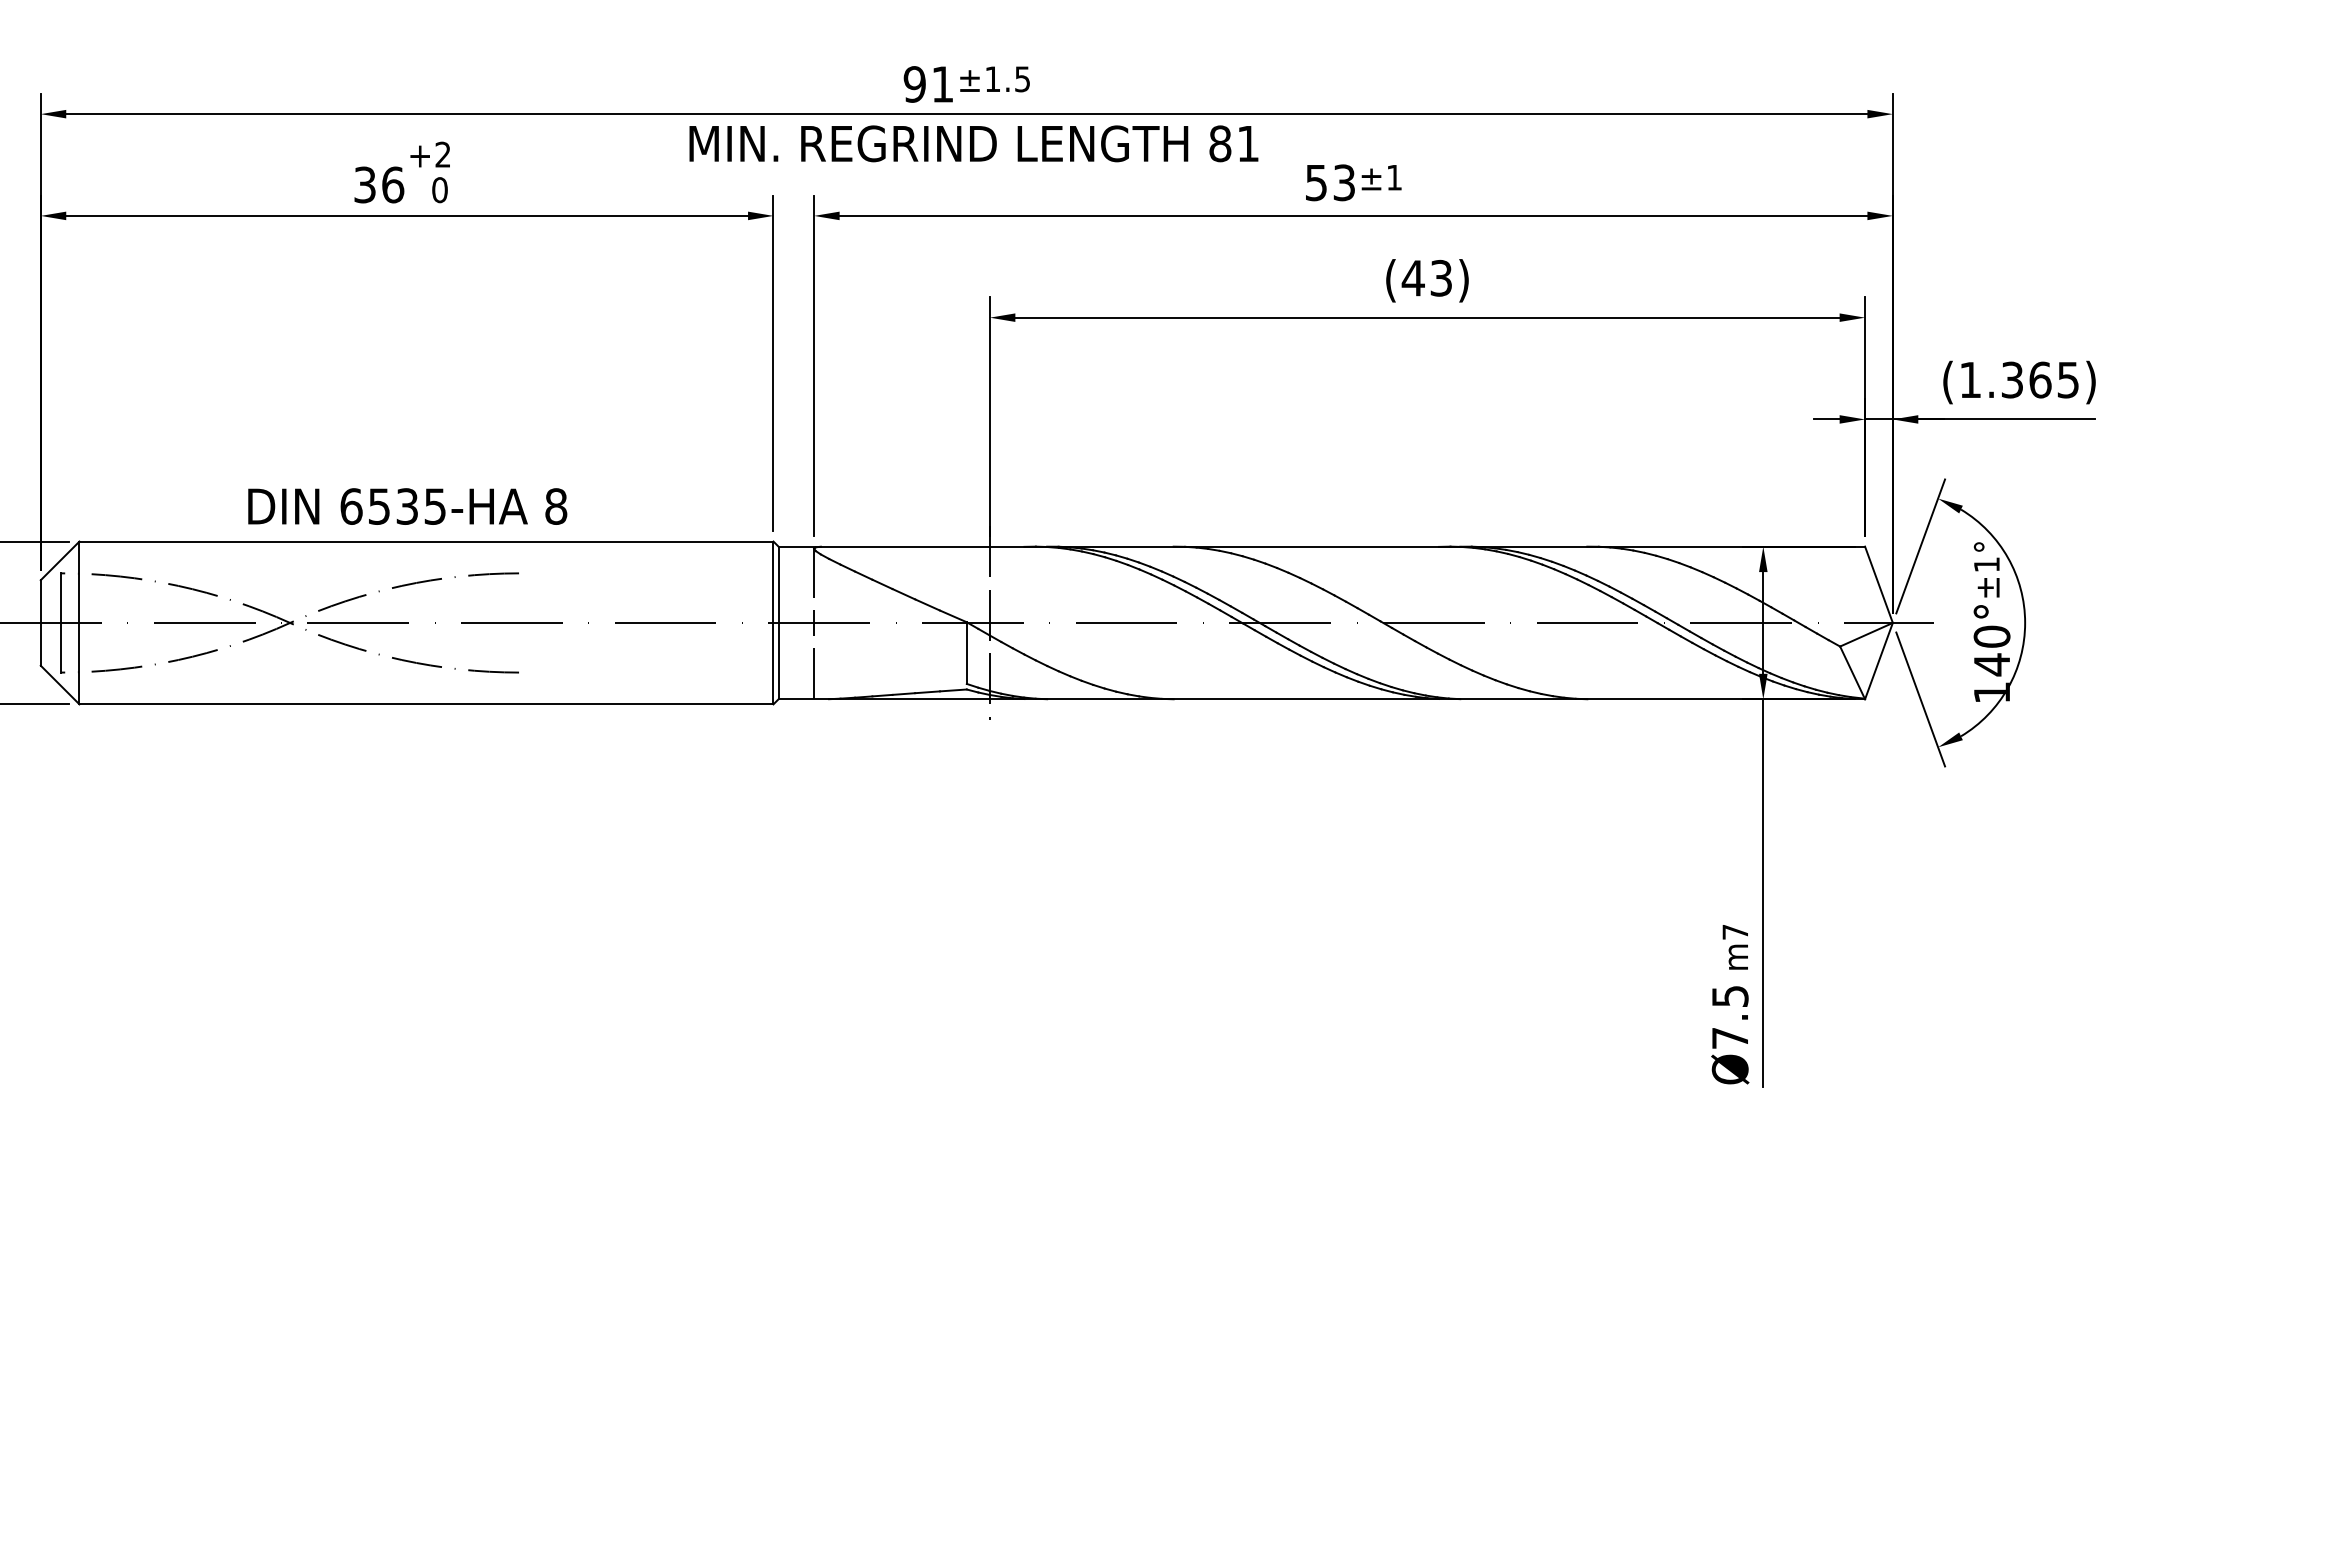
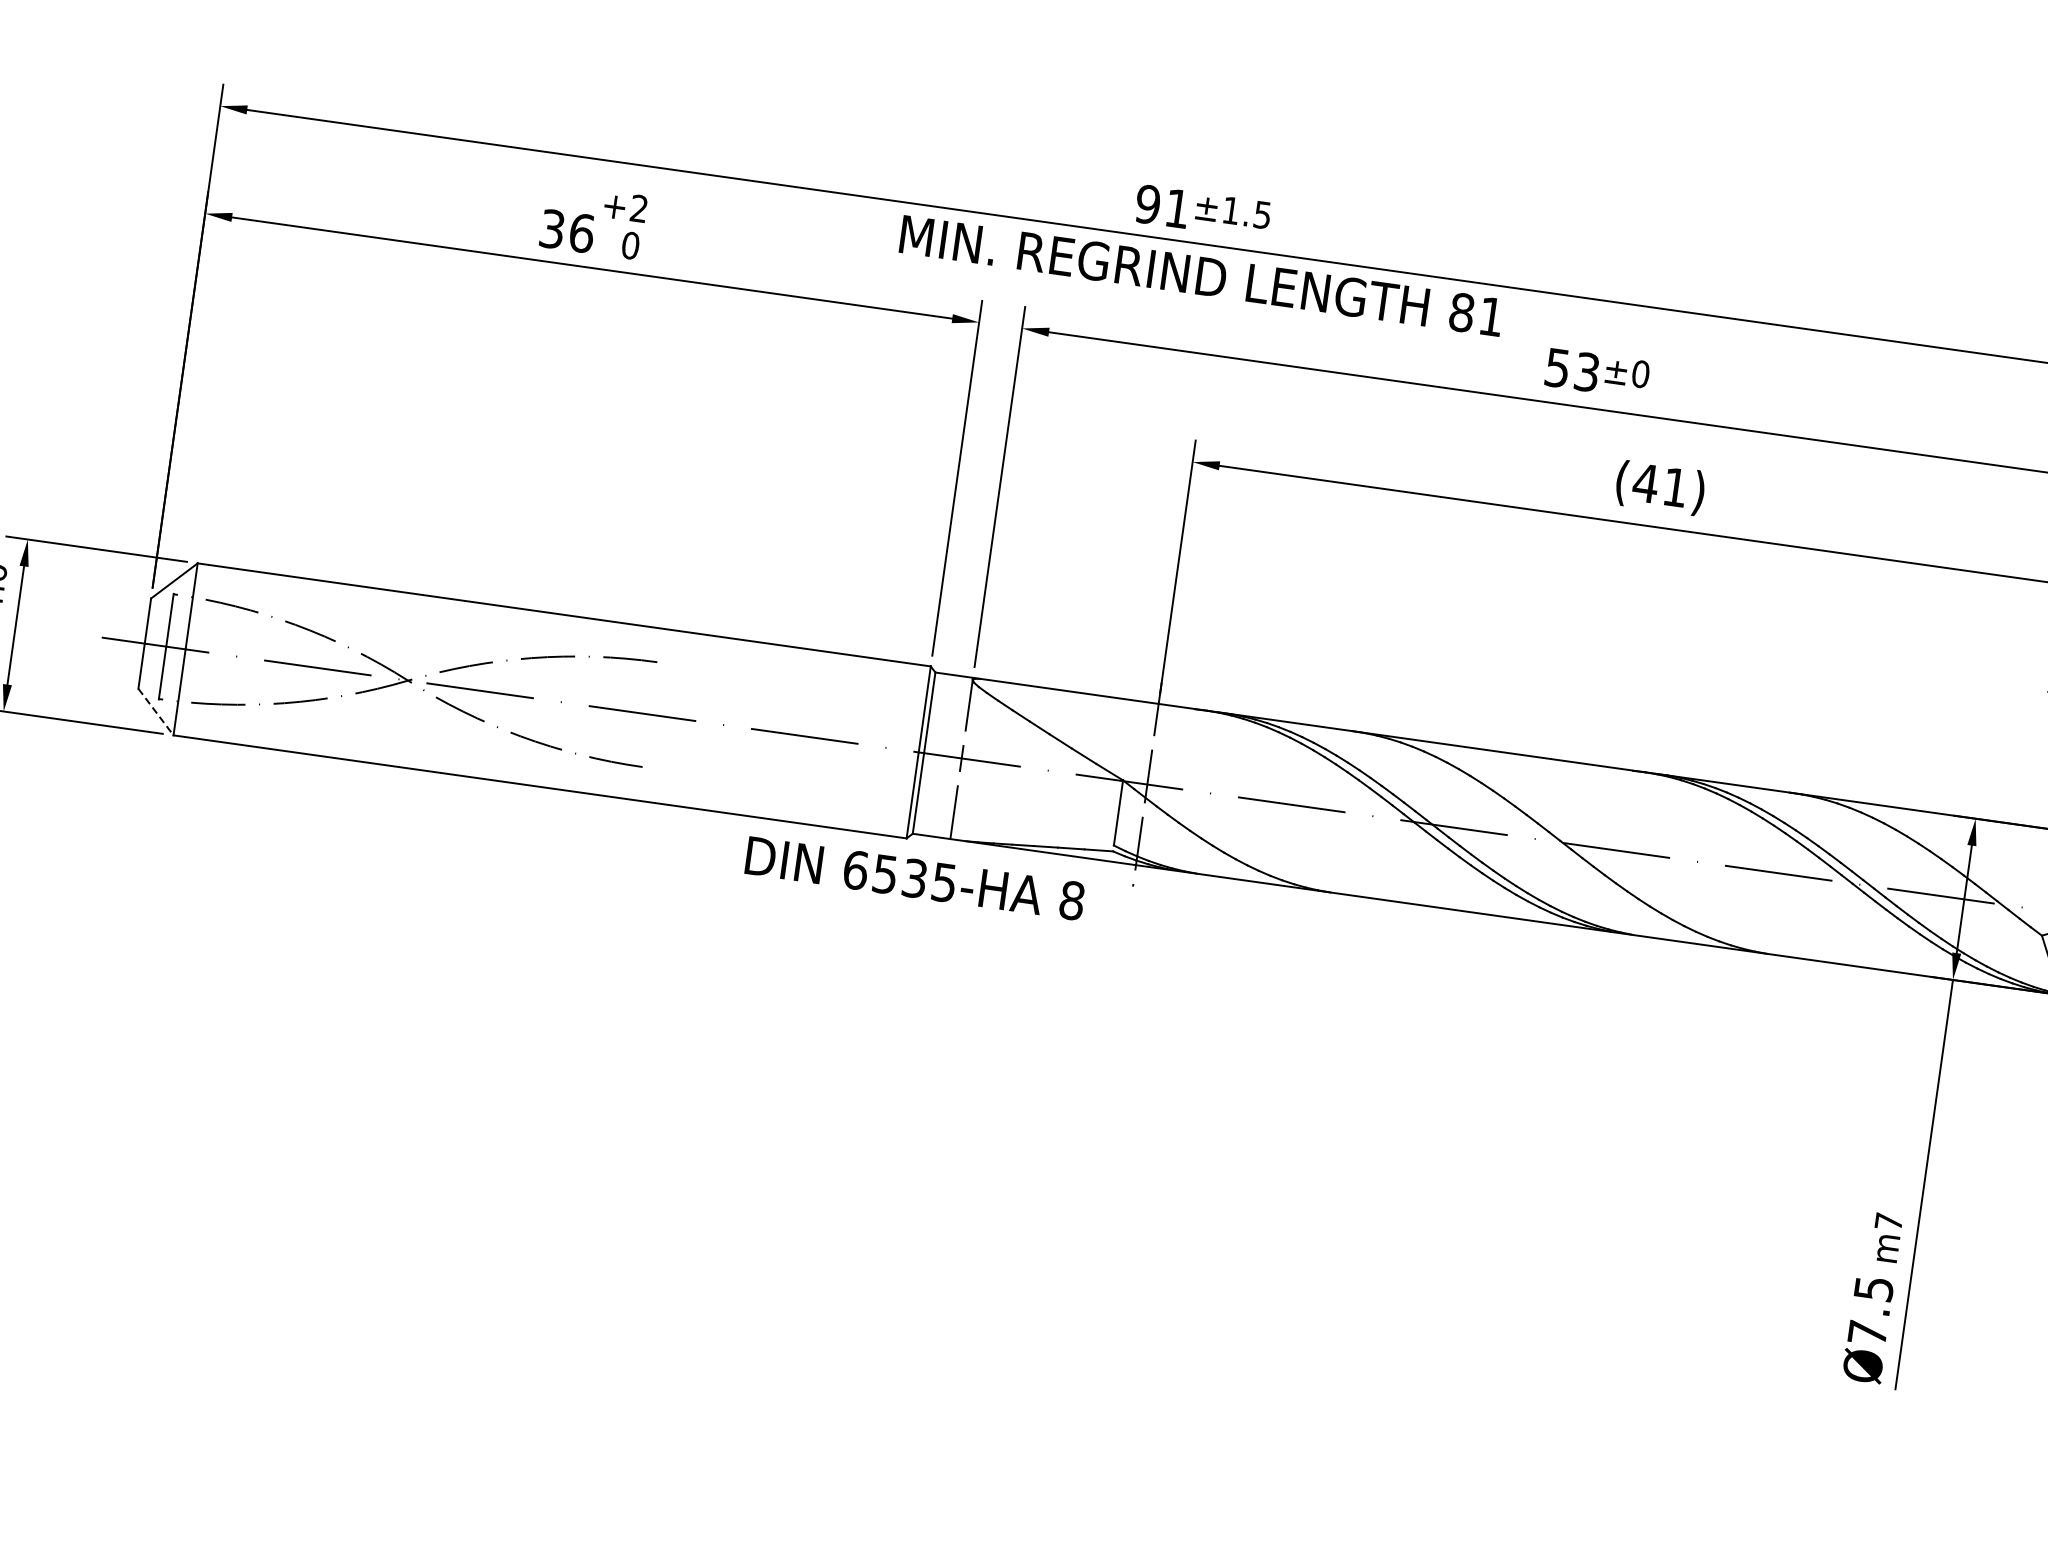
text: (1394, 177) -> (1640, 374), ±1 -> ±0
text: (1440, 277) -> (1674, 486), (43) -> (41)
text: (407, 506) -> (915, 878), moved
line: (60, 685) -> (156, 712), solid -> dashed

